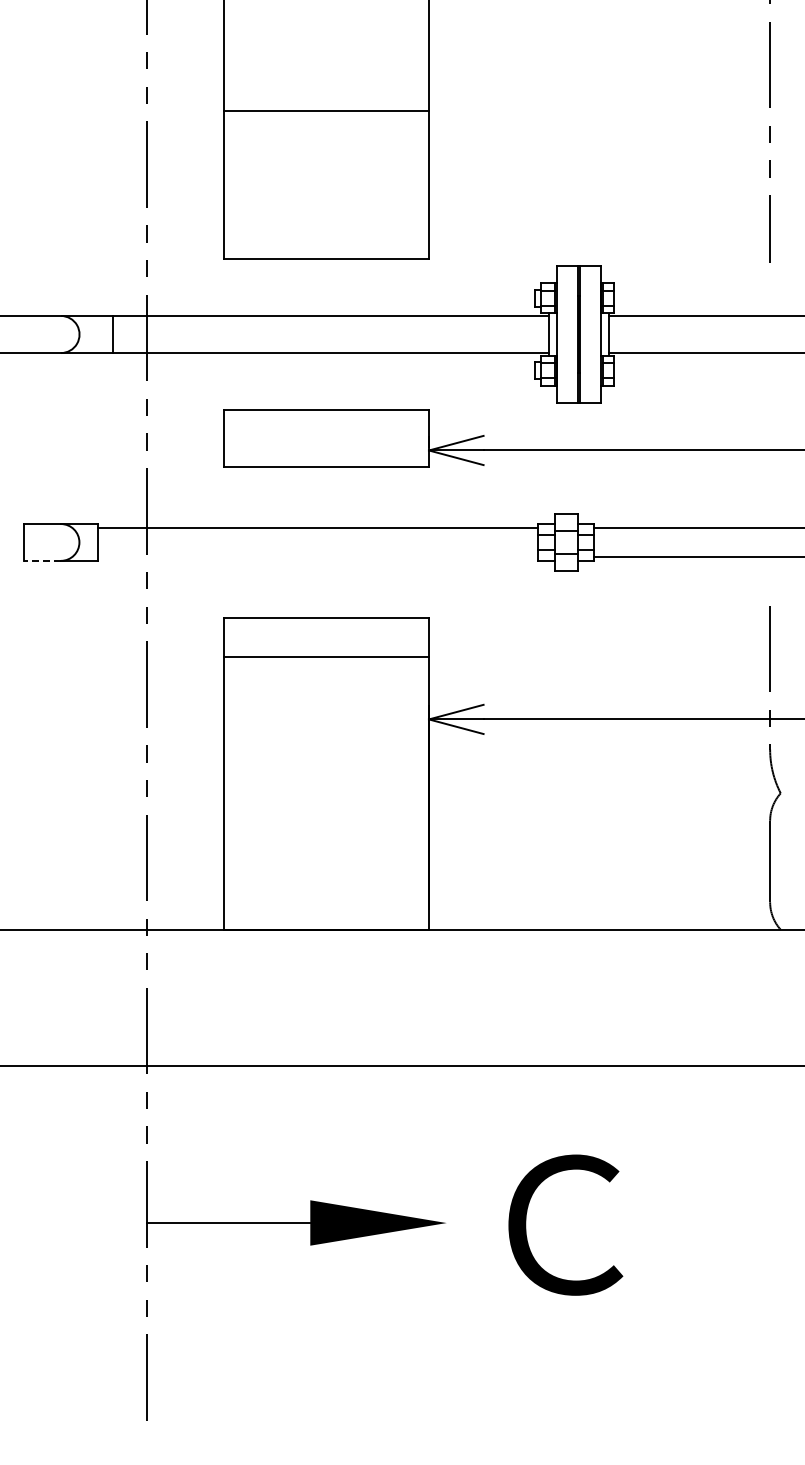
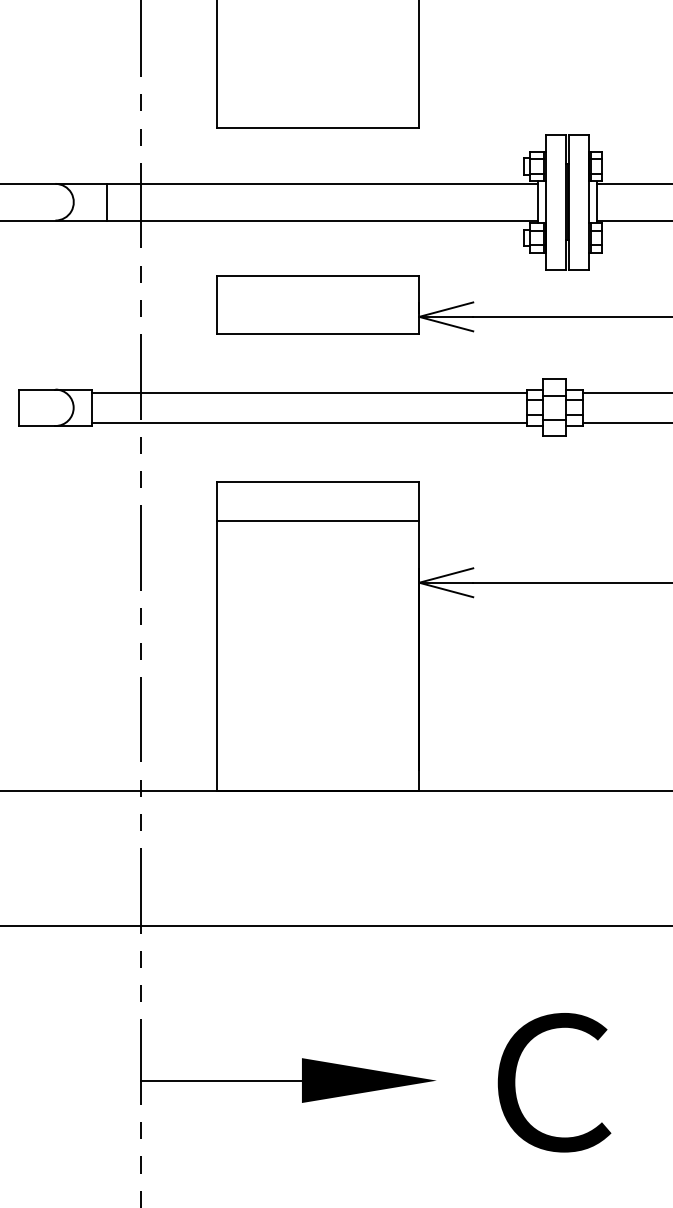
line: (317, 557) -> (309, 422), added
line: (42, 560) -> (37, 425), dashed -> solid

